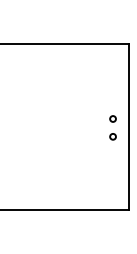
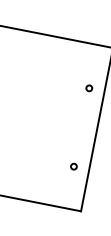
circle: (112, 118) -> (88, 87), moved
circle: (112, 136) -> (73, 166), moved

